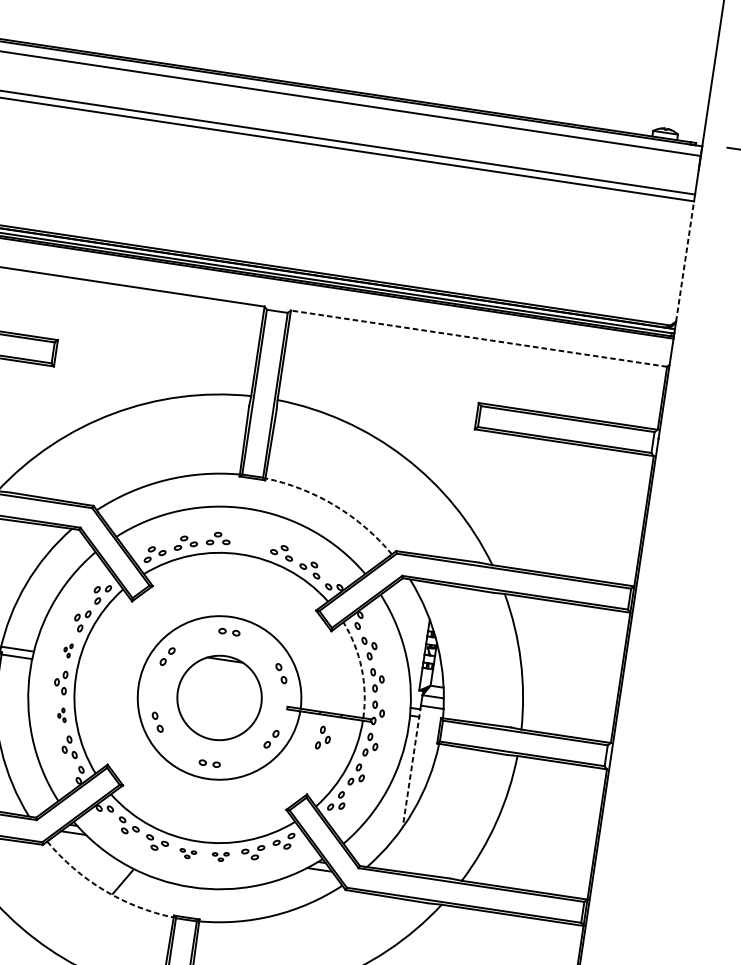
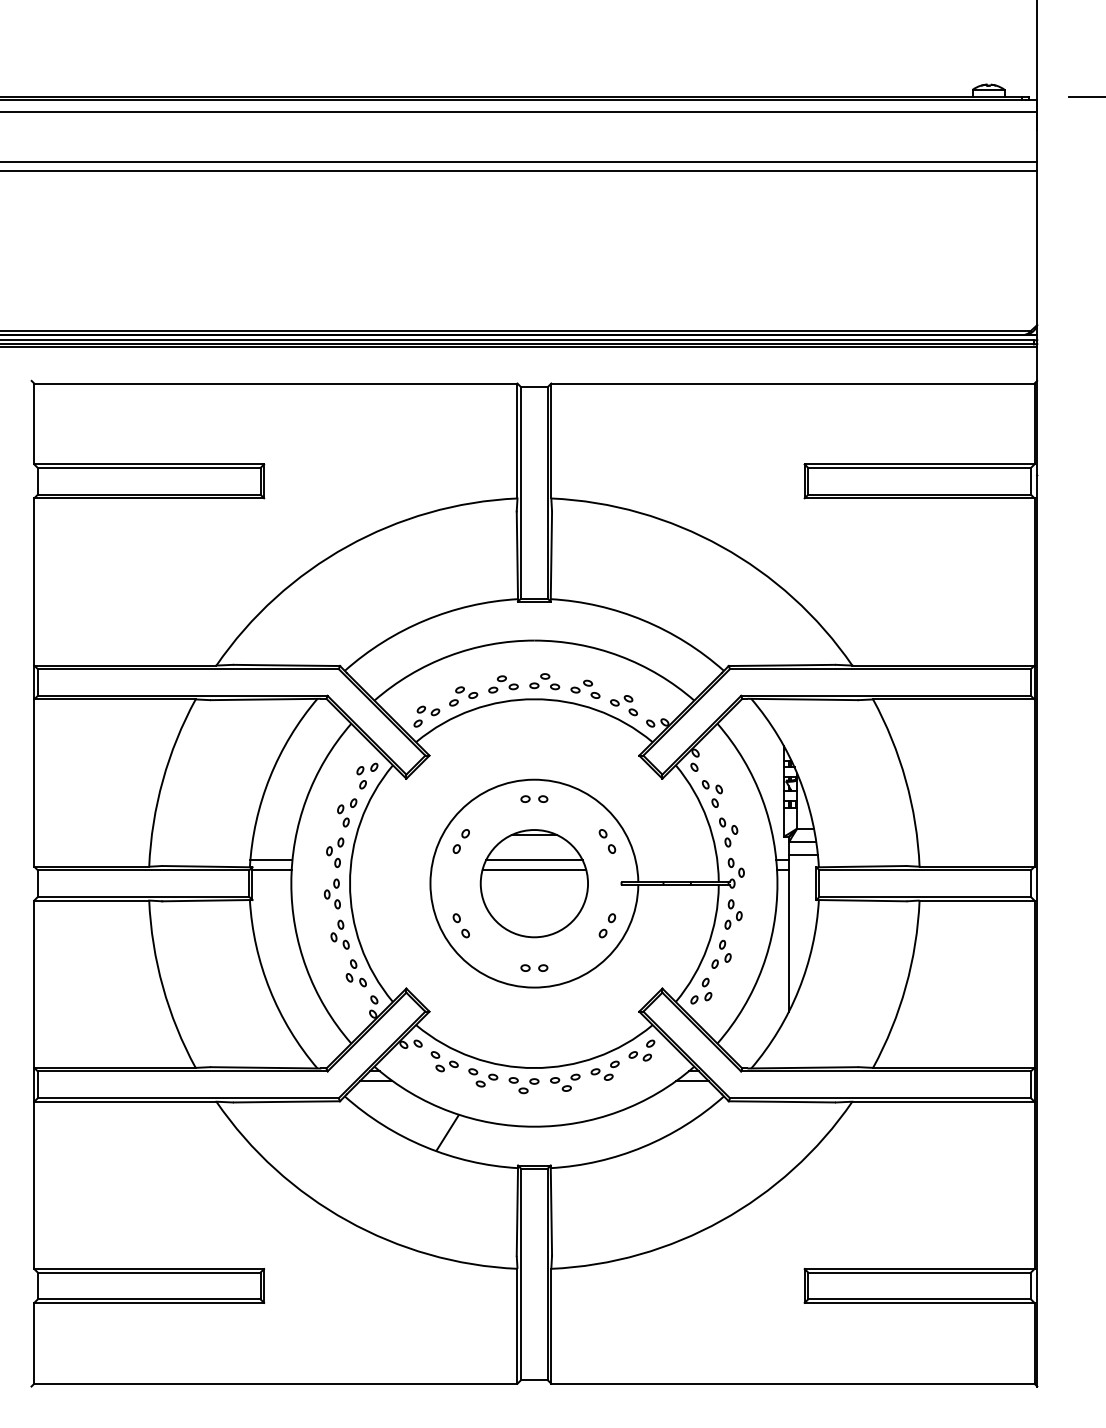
line: (685, 261) -> (1037, 247), dashed -> solid
line: (478, 338) -> (792, 383), dashed -> solid
arc: (335, 505) -> (643, 620), dashed -> solid
part: (250, 541) -> (544, 681), added
part: (68, 650) -> (335, 852), size x1.67
arc: (361, 668) -> (707, 819), dashed -> solid
line: (222, 679) -> (534, 860), added
line: (221, 687) -> (534, 870), added
part: (61, 714) -> (339, 934), size x1.67
part: (323, 738) -> (672, 914), removed
line: (411, 767) -> (788, 934), dashed -> solid
part: (187, 853) -> (523, 1085), size x1.43
part: (220, 856) -> (565, 1082), size x1.43
arc: (104, 889) -> (425, 1146), dashed -> solid

